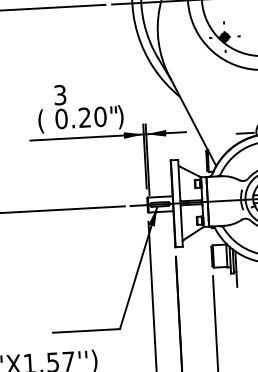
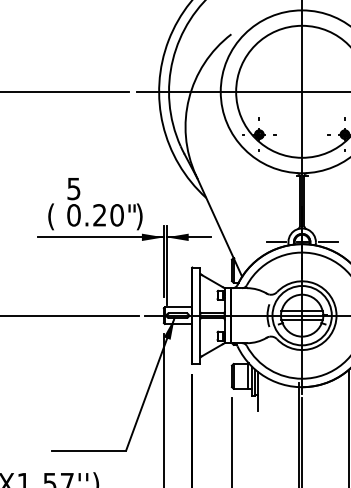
text: (60, 94) -> (74, 188), 3 -> 5

